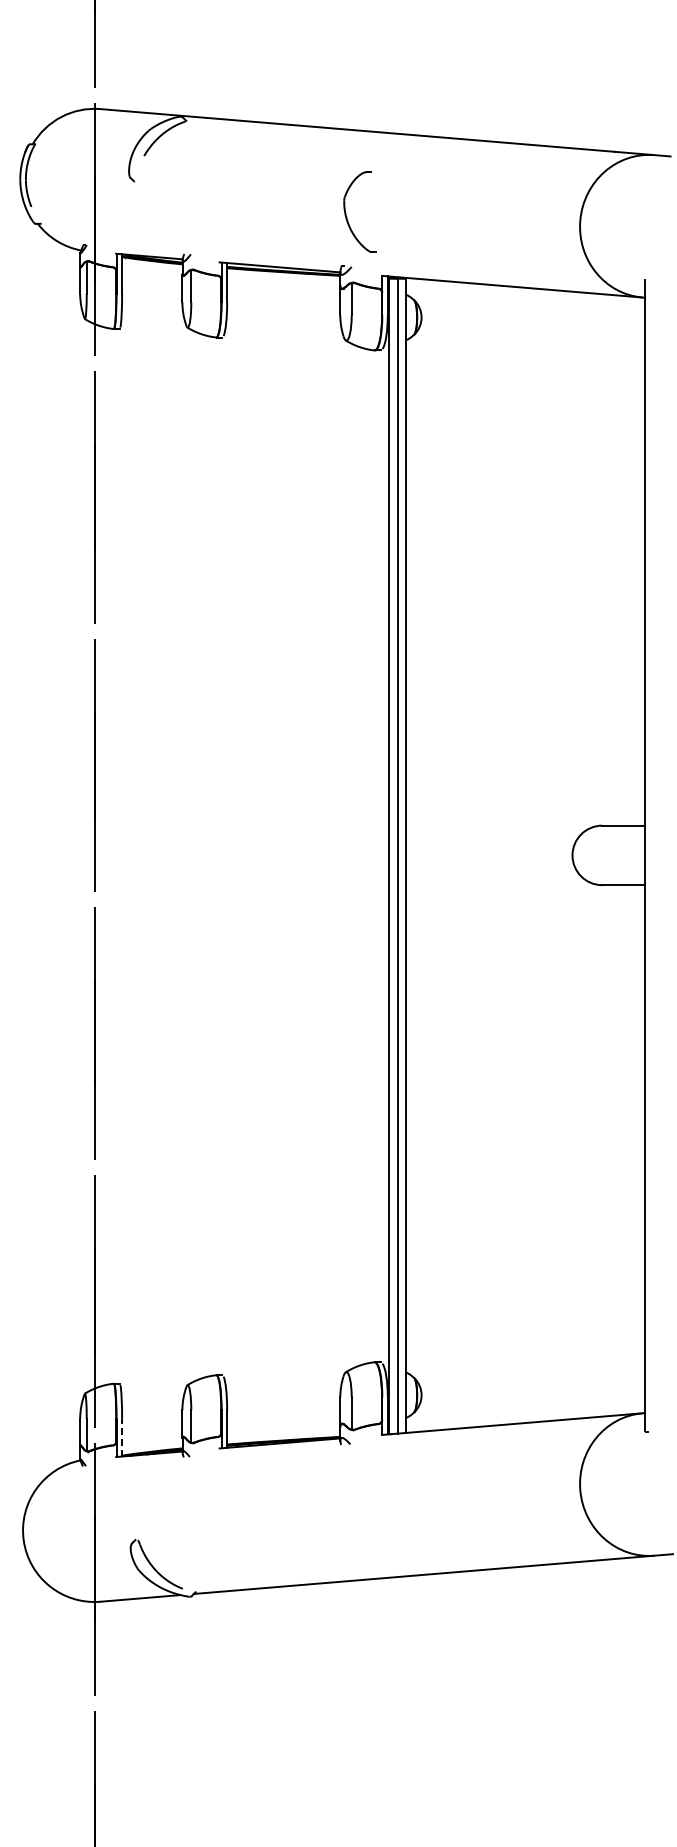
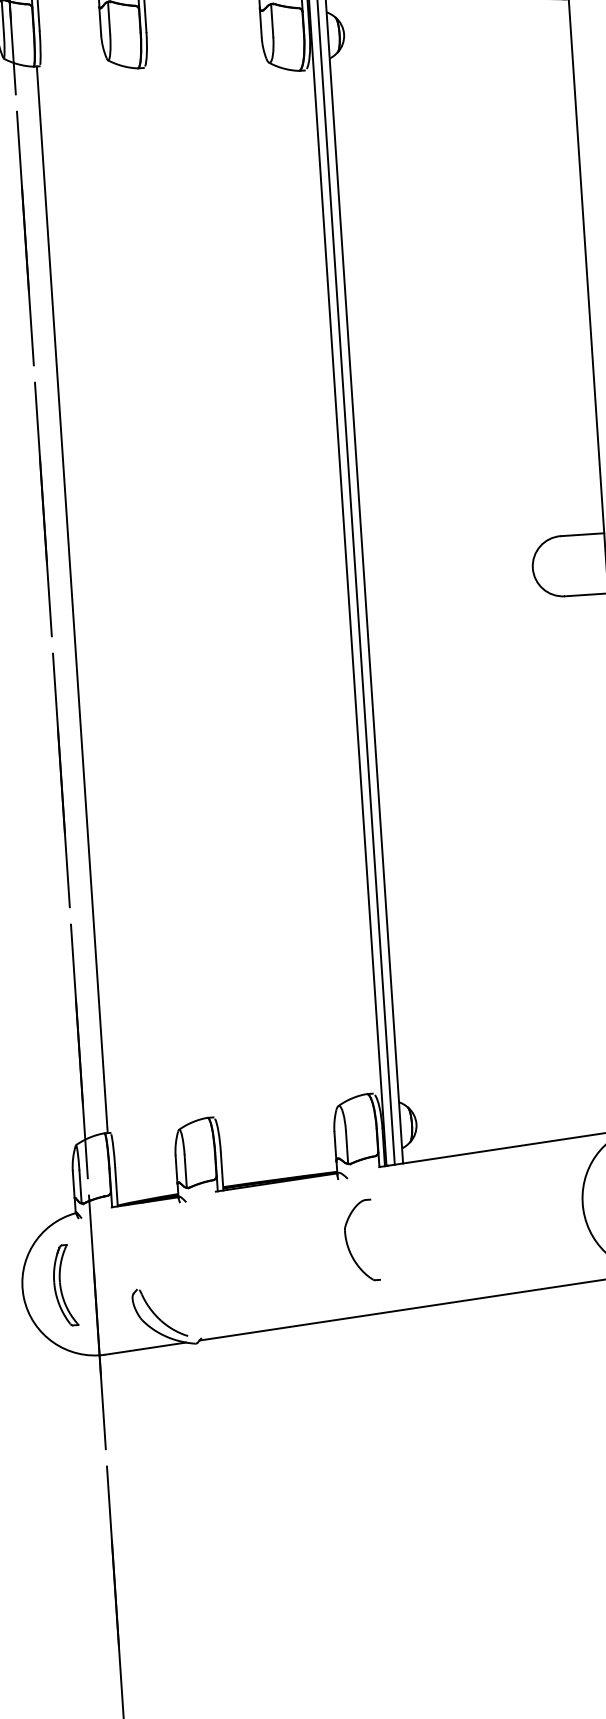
line: (117, 856) -> (72, 599), added
line: (122, 1437) -> (116, 1187), dashed -> solid
part: (346, 1507) -> (348, 1242), added
part: (64, 1530) -> (64, 1285), added

